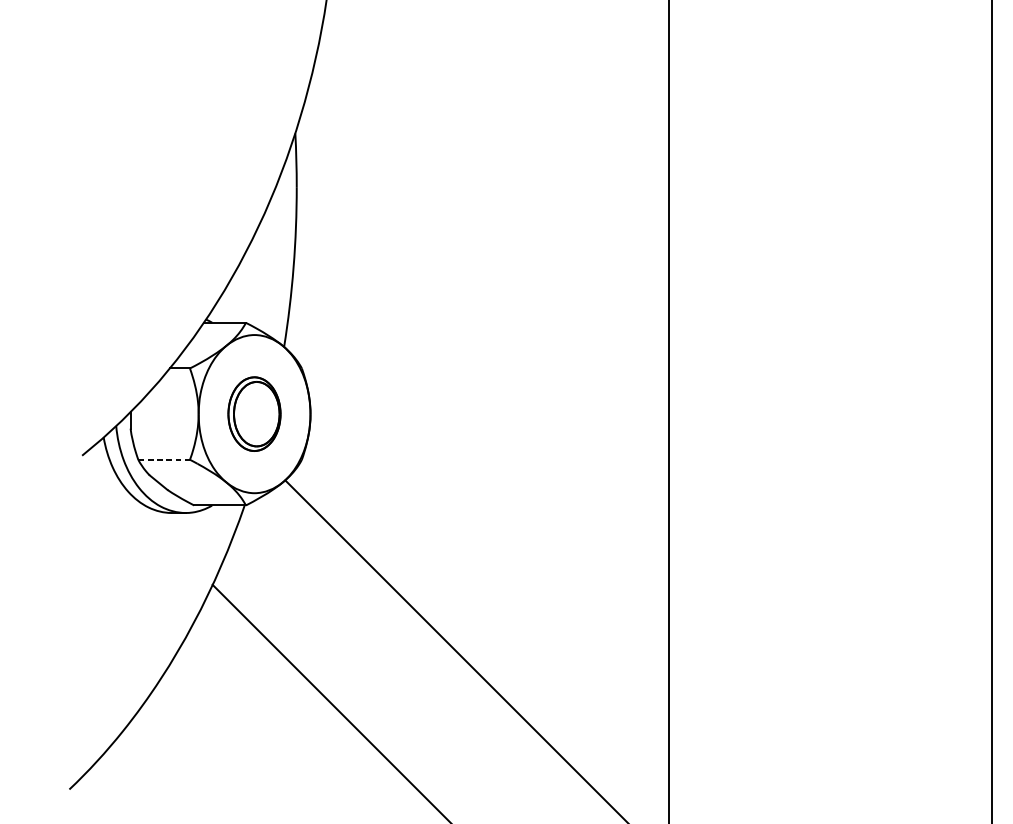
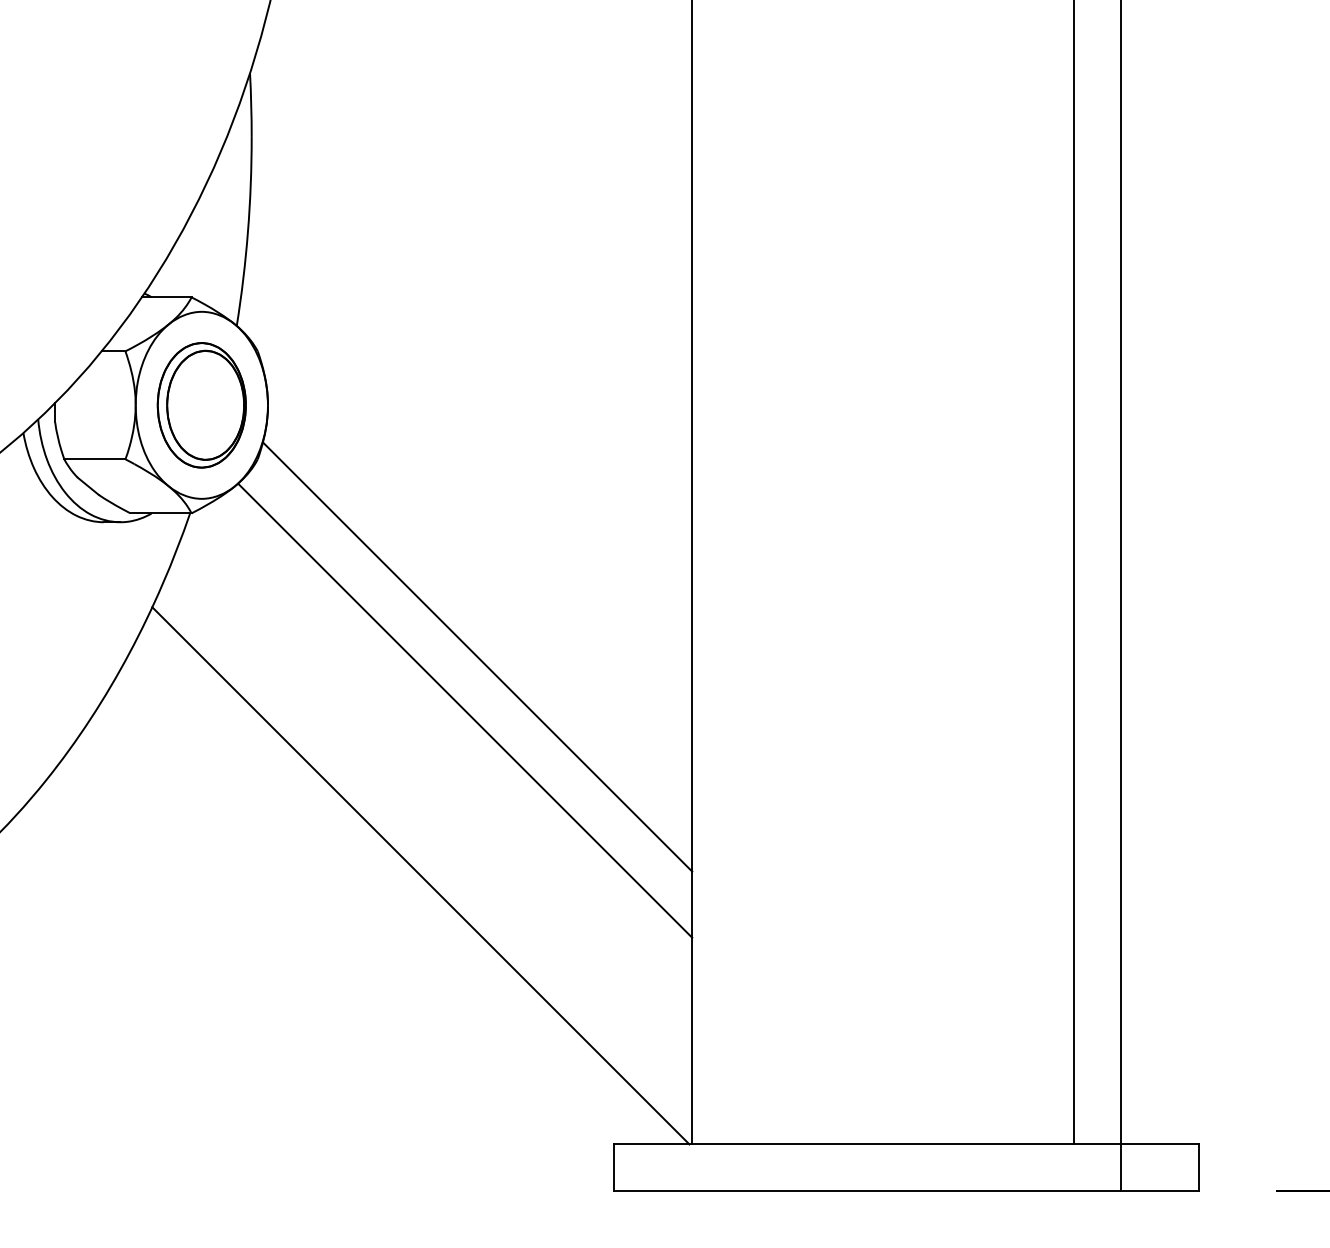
part: (254, 414) -> (201, 405), size x1.43
line: (163, 459) -> (94, 459), dashed -> solid
line: (487, 626) -> (477, 656), added

